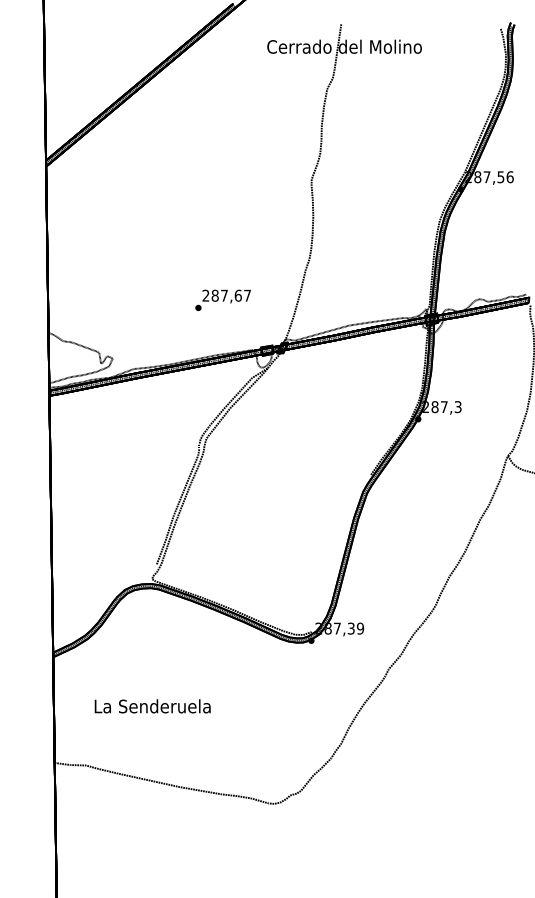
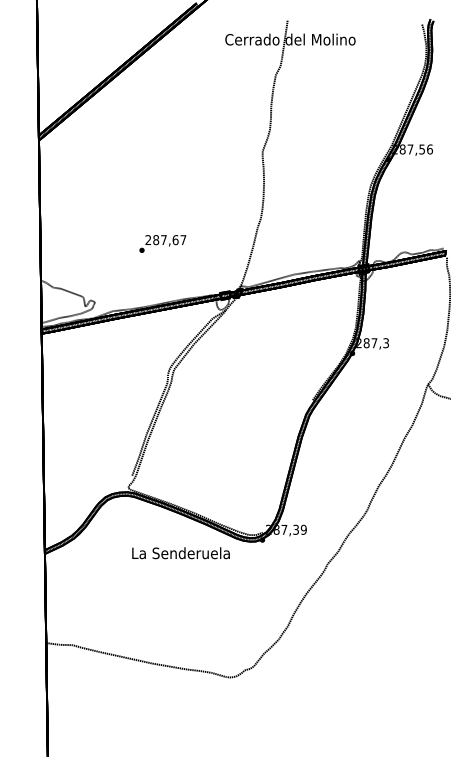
text: (222, 299) -> (162, 243), moved
text: (152, 706) -> (180, 553), moved

